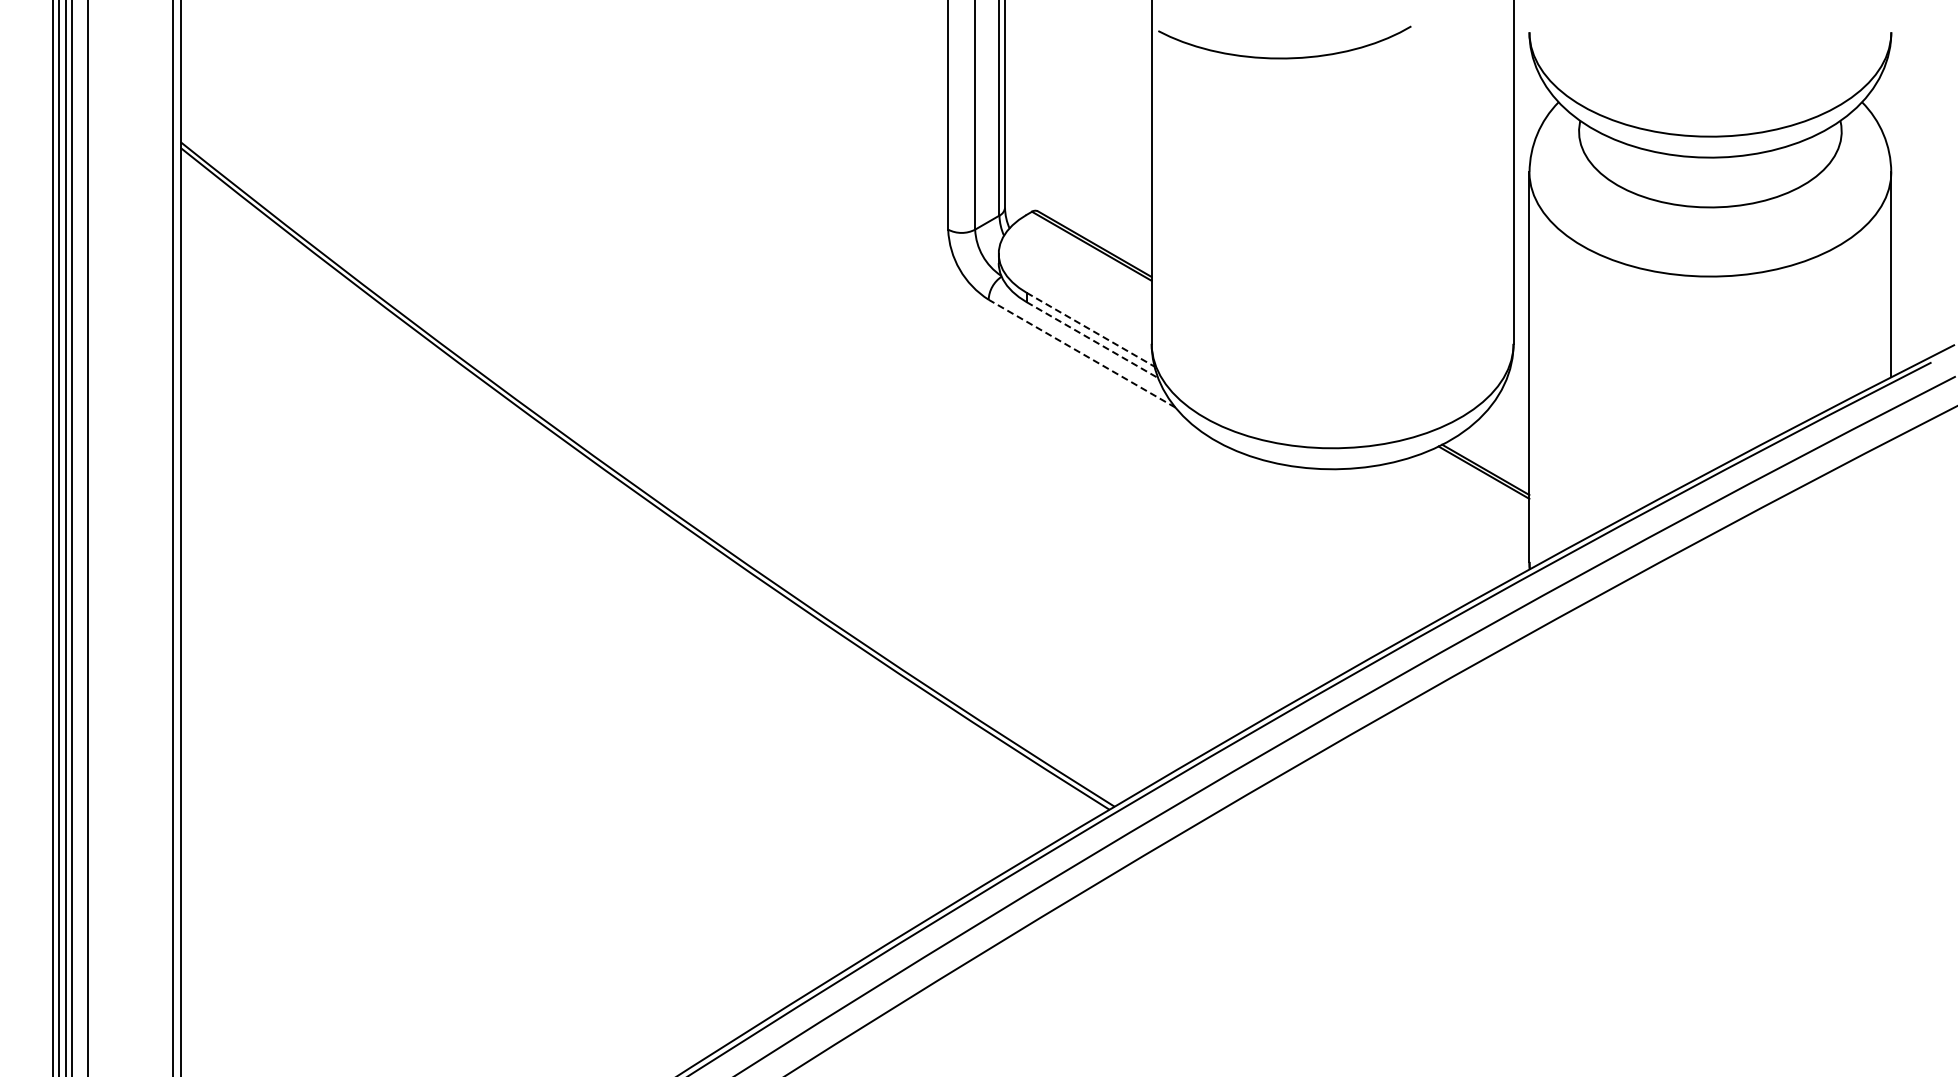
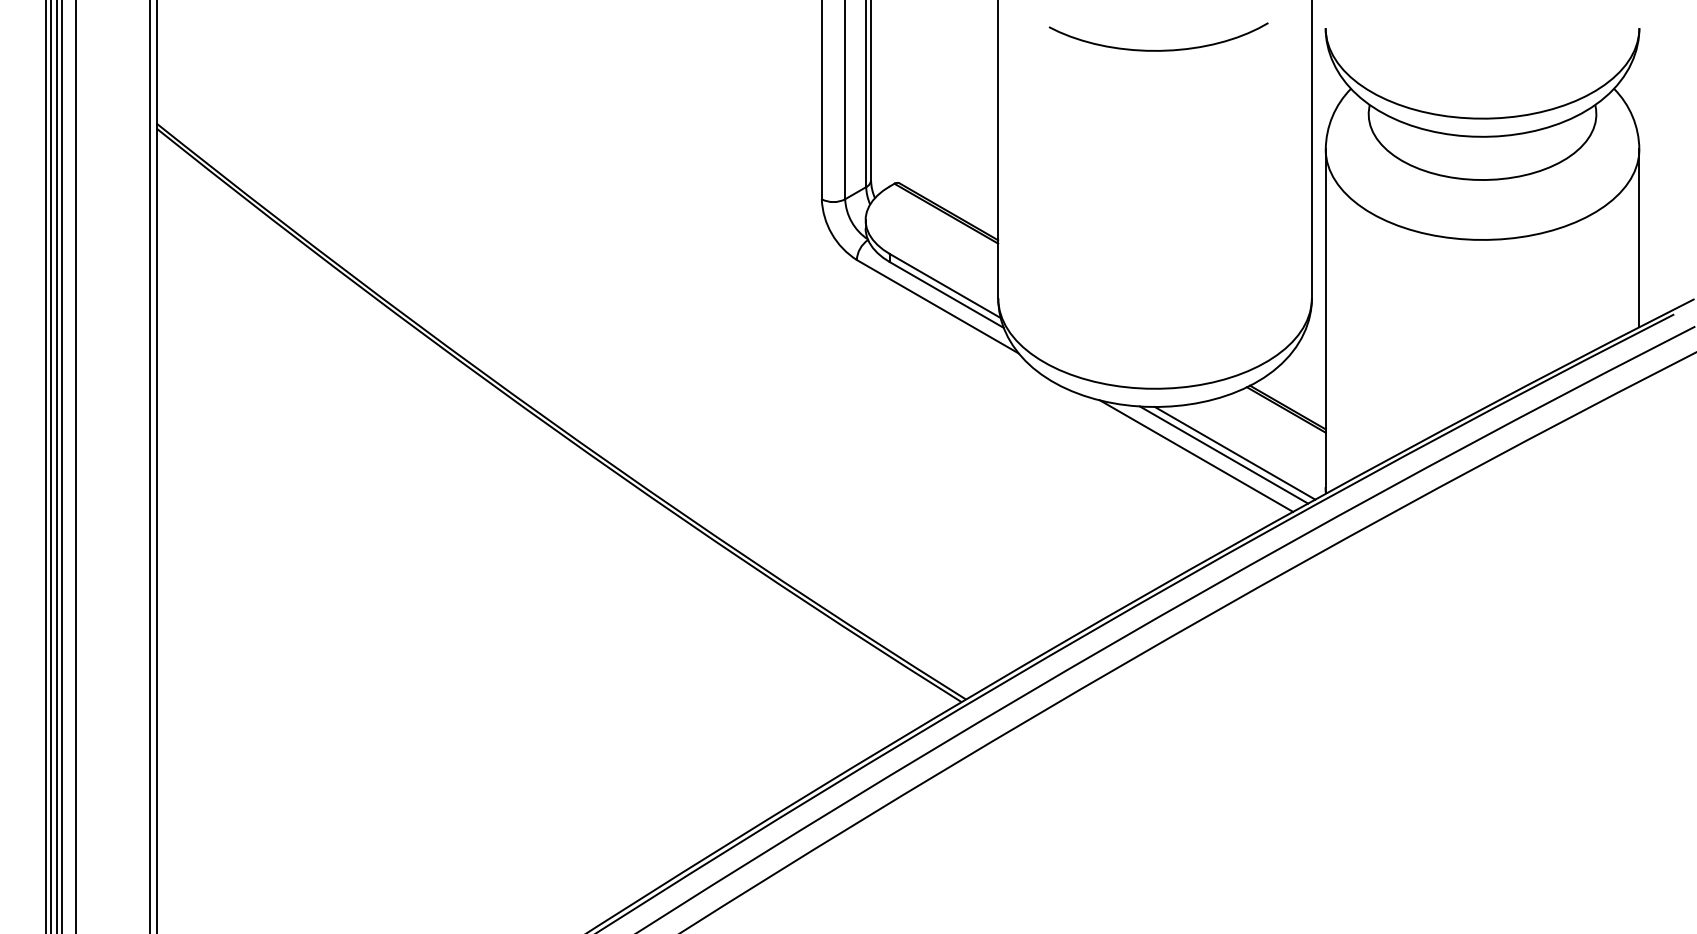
curve: (1284, 57) -> (1158, 50), moved
line: (1090, 329) -> (945, 285), dashed -> solid
line: (1092, 340) -> (946, 295), dashed -> solid
line: (1082, 353) -> (938, 306), dashed -> solid
line: (1424, 522) -> (1234, 453), added
line: (1412, 524) -> (1224, 454), added
line: (1380, 525) -> (1196, 455), added

